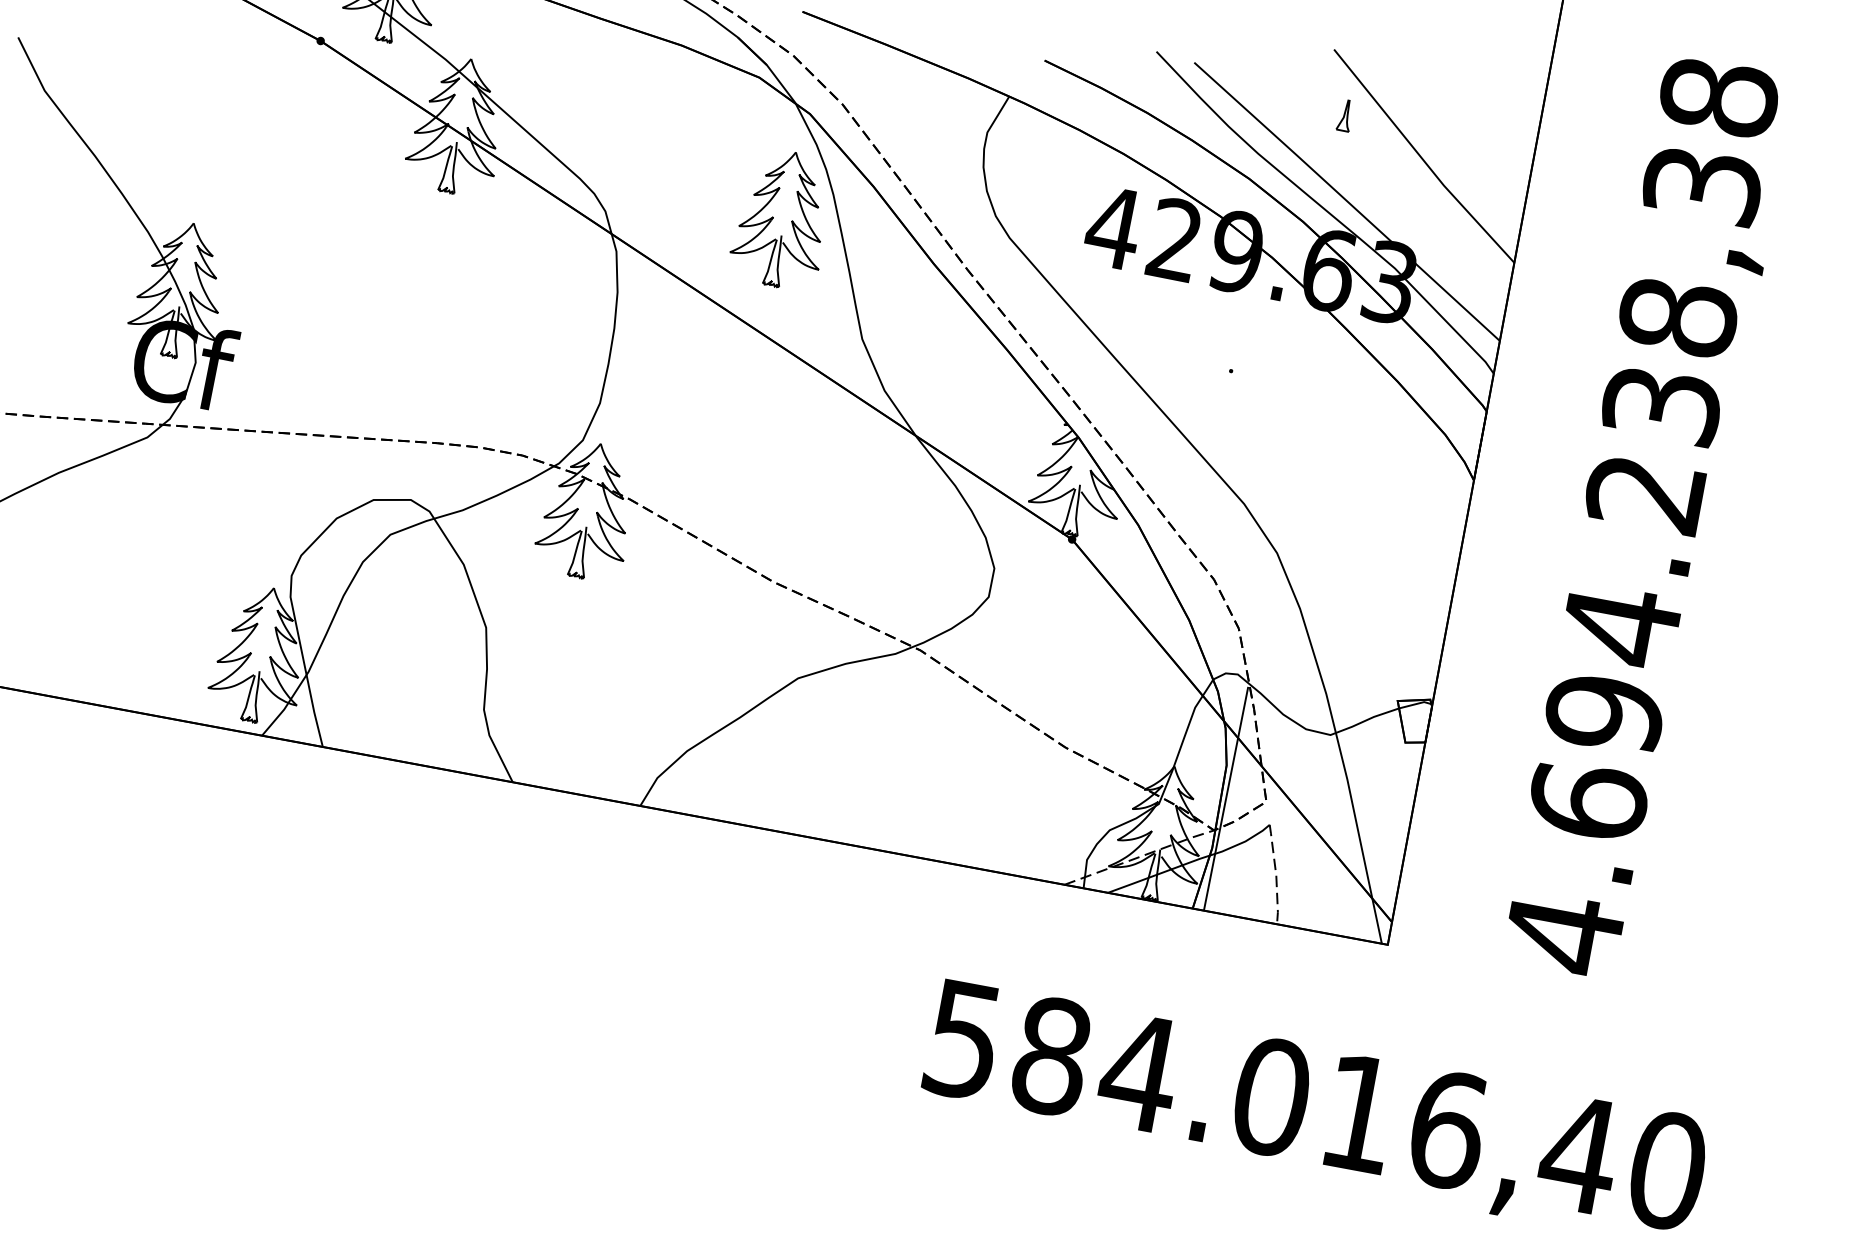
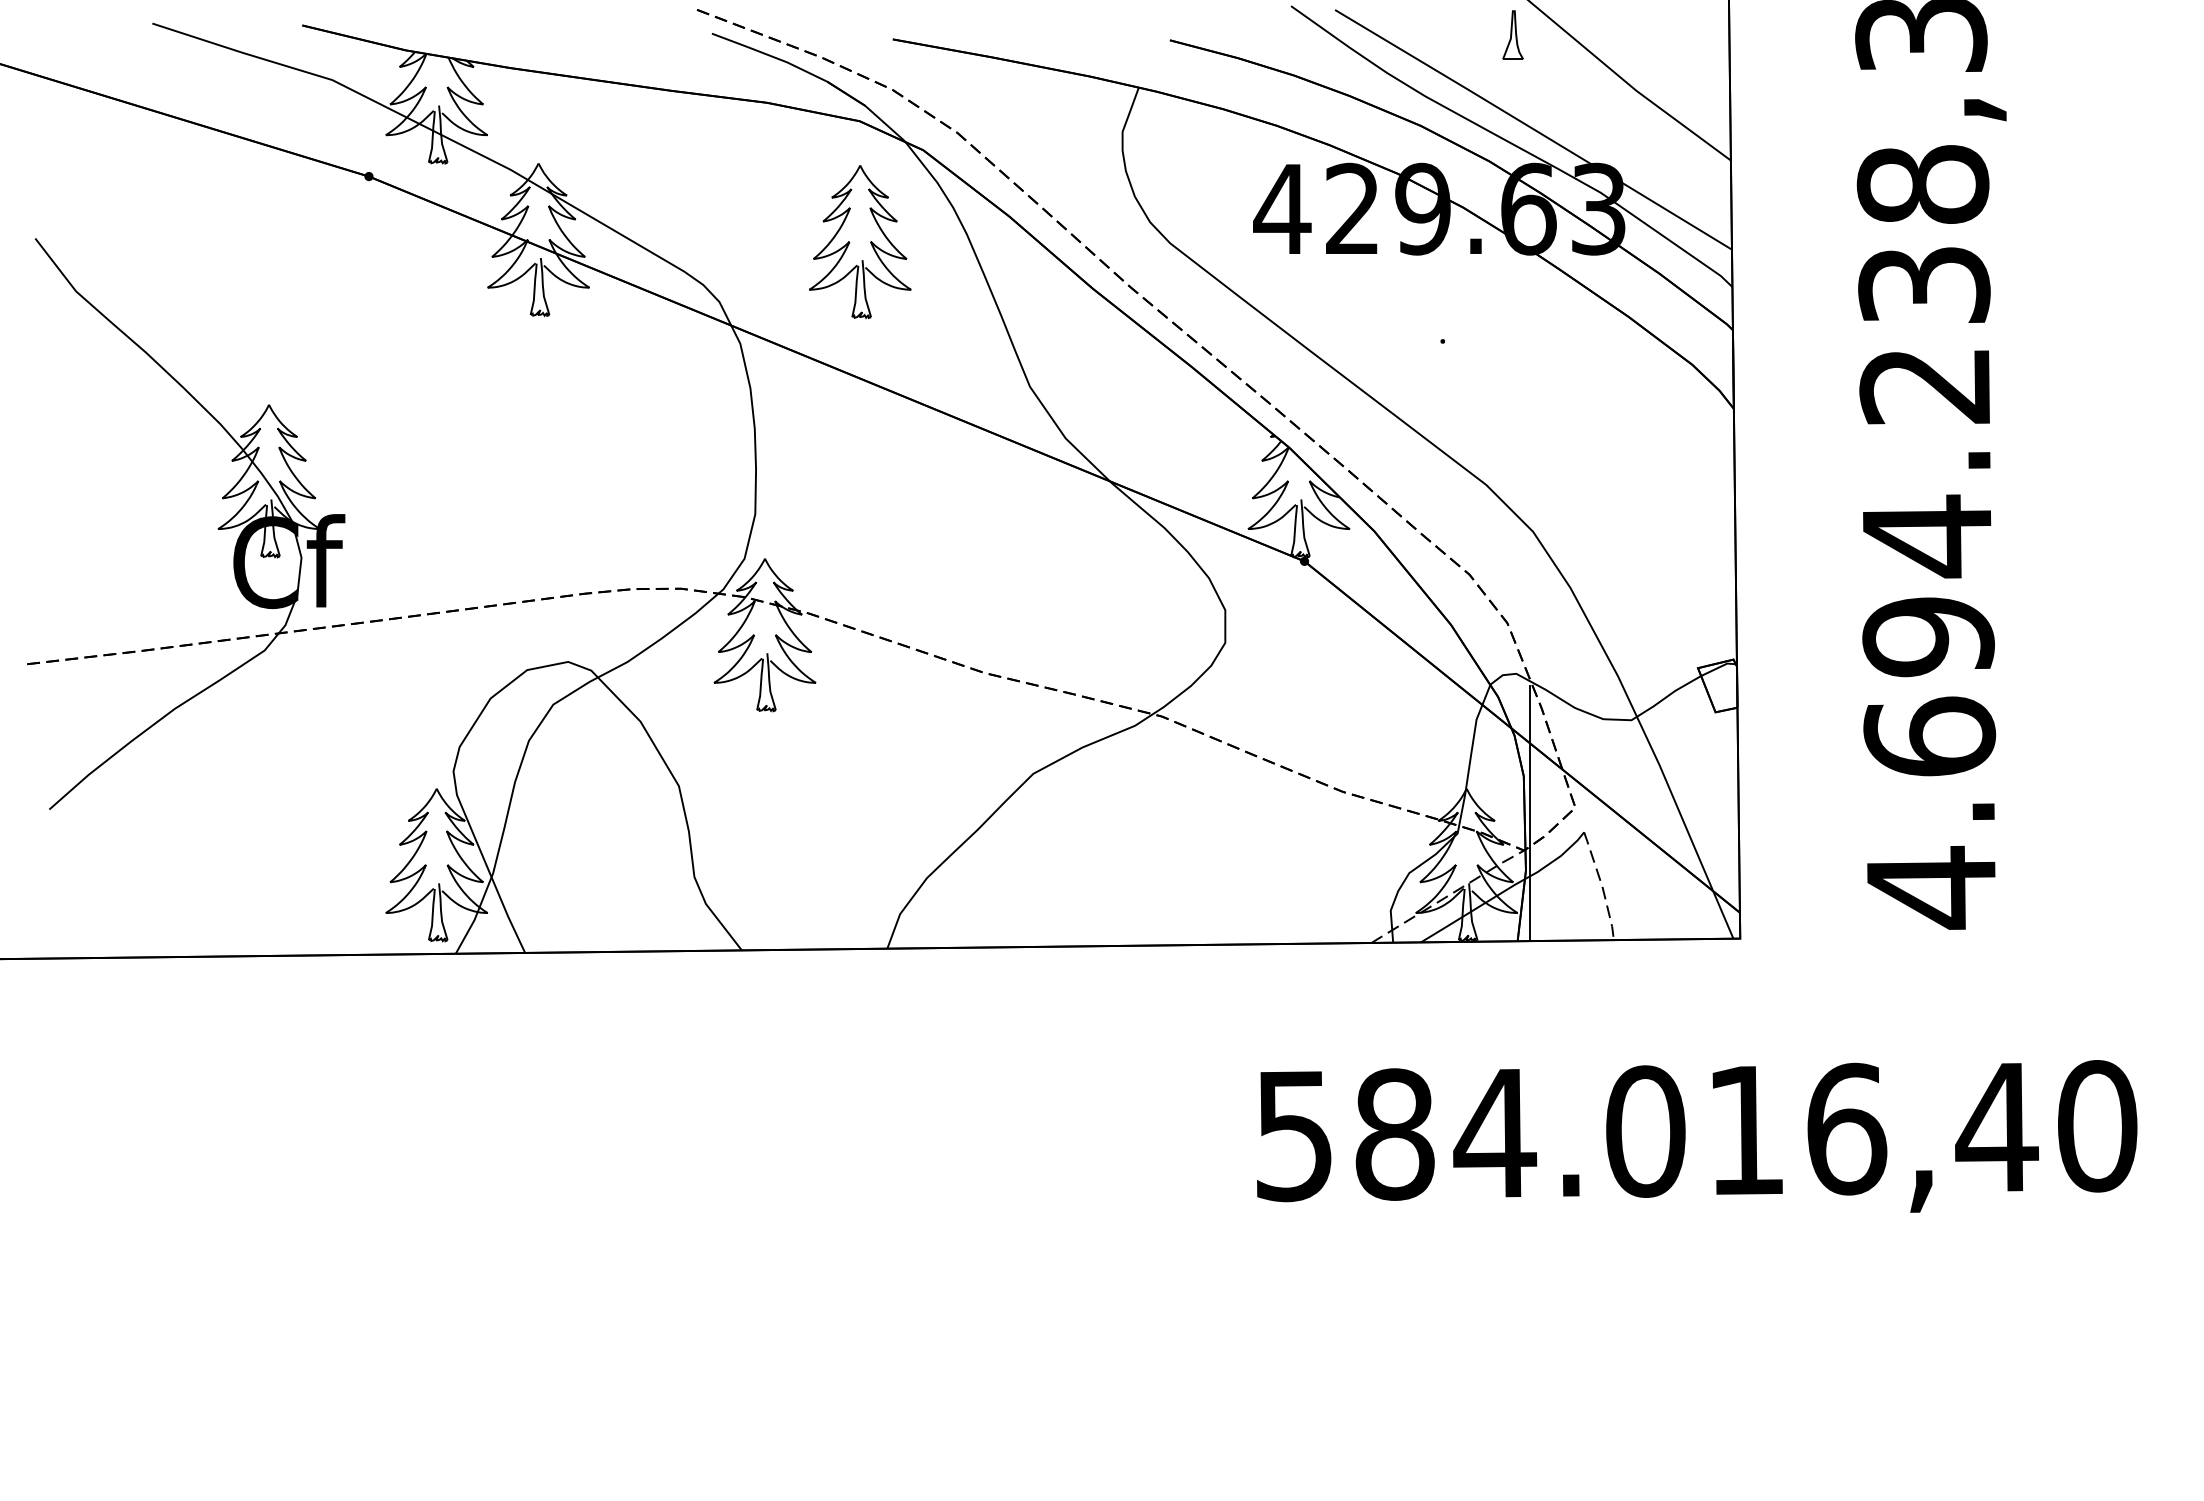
part: (1345, 115) -> (1512, 35), size x1.4
part: (783, 218) -> (860, 241), moved

